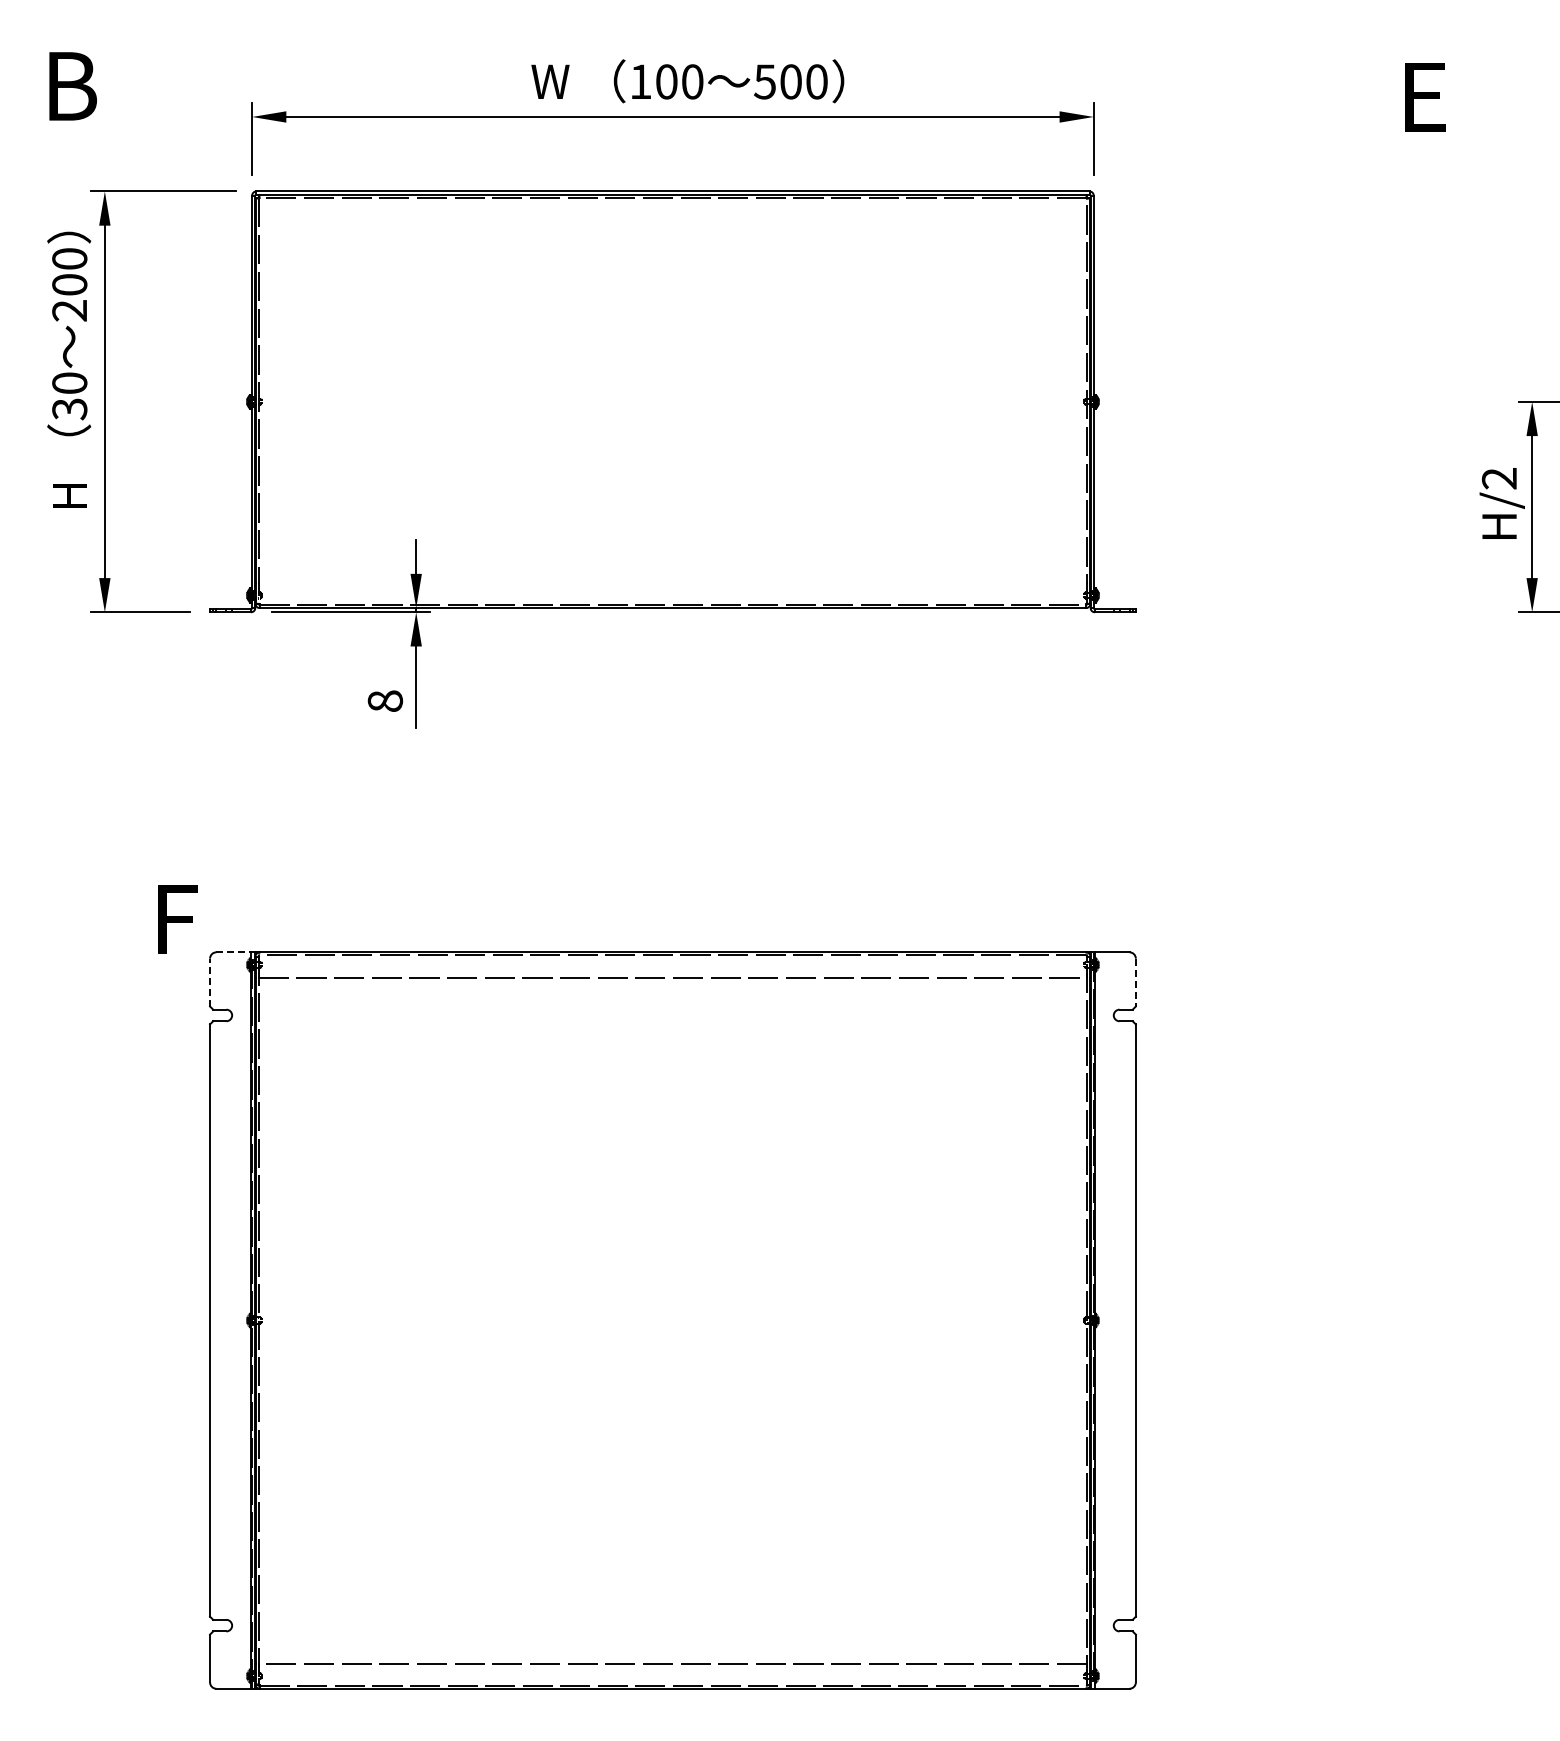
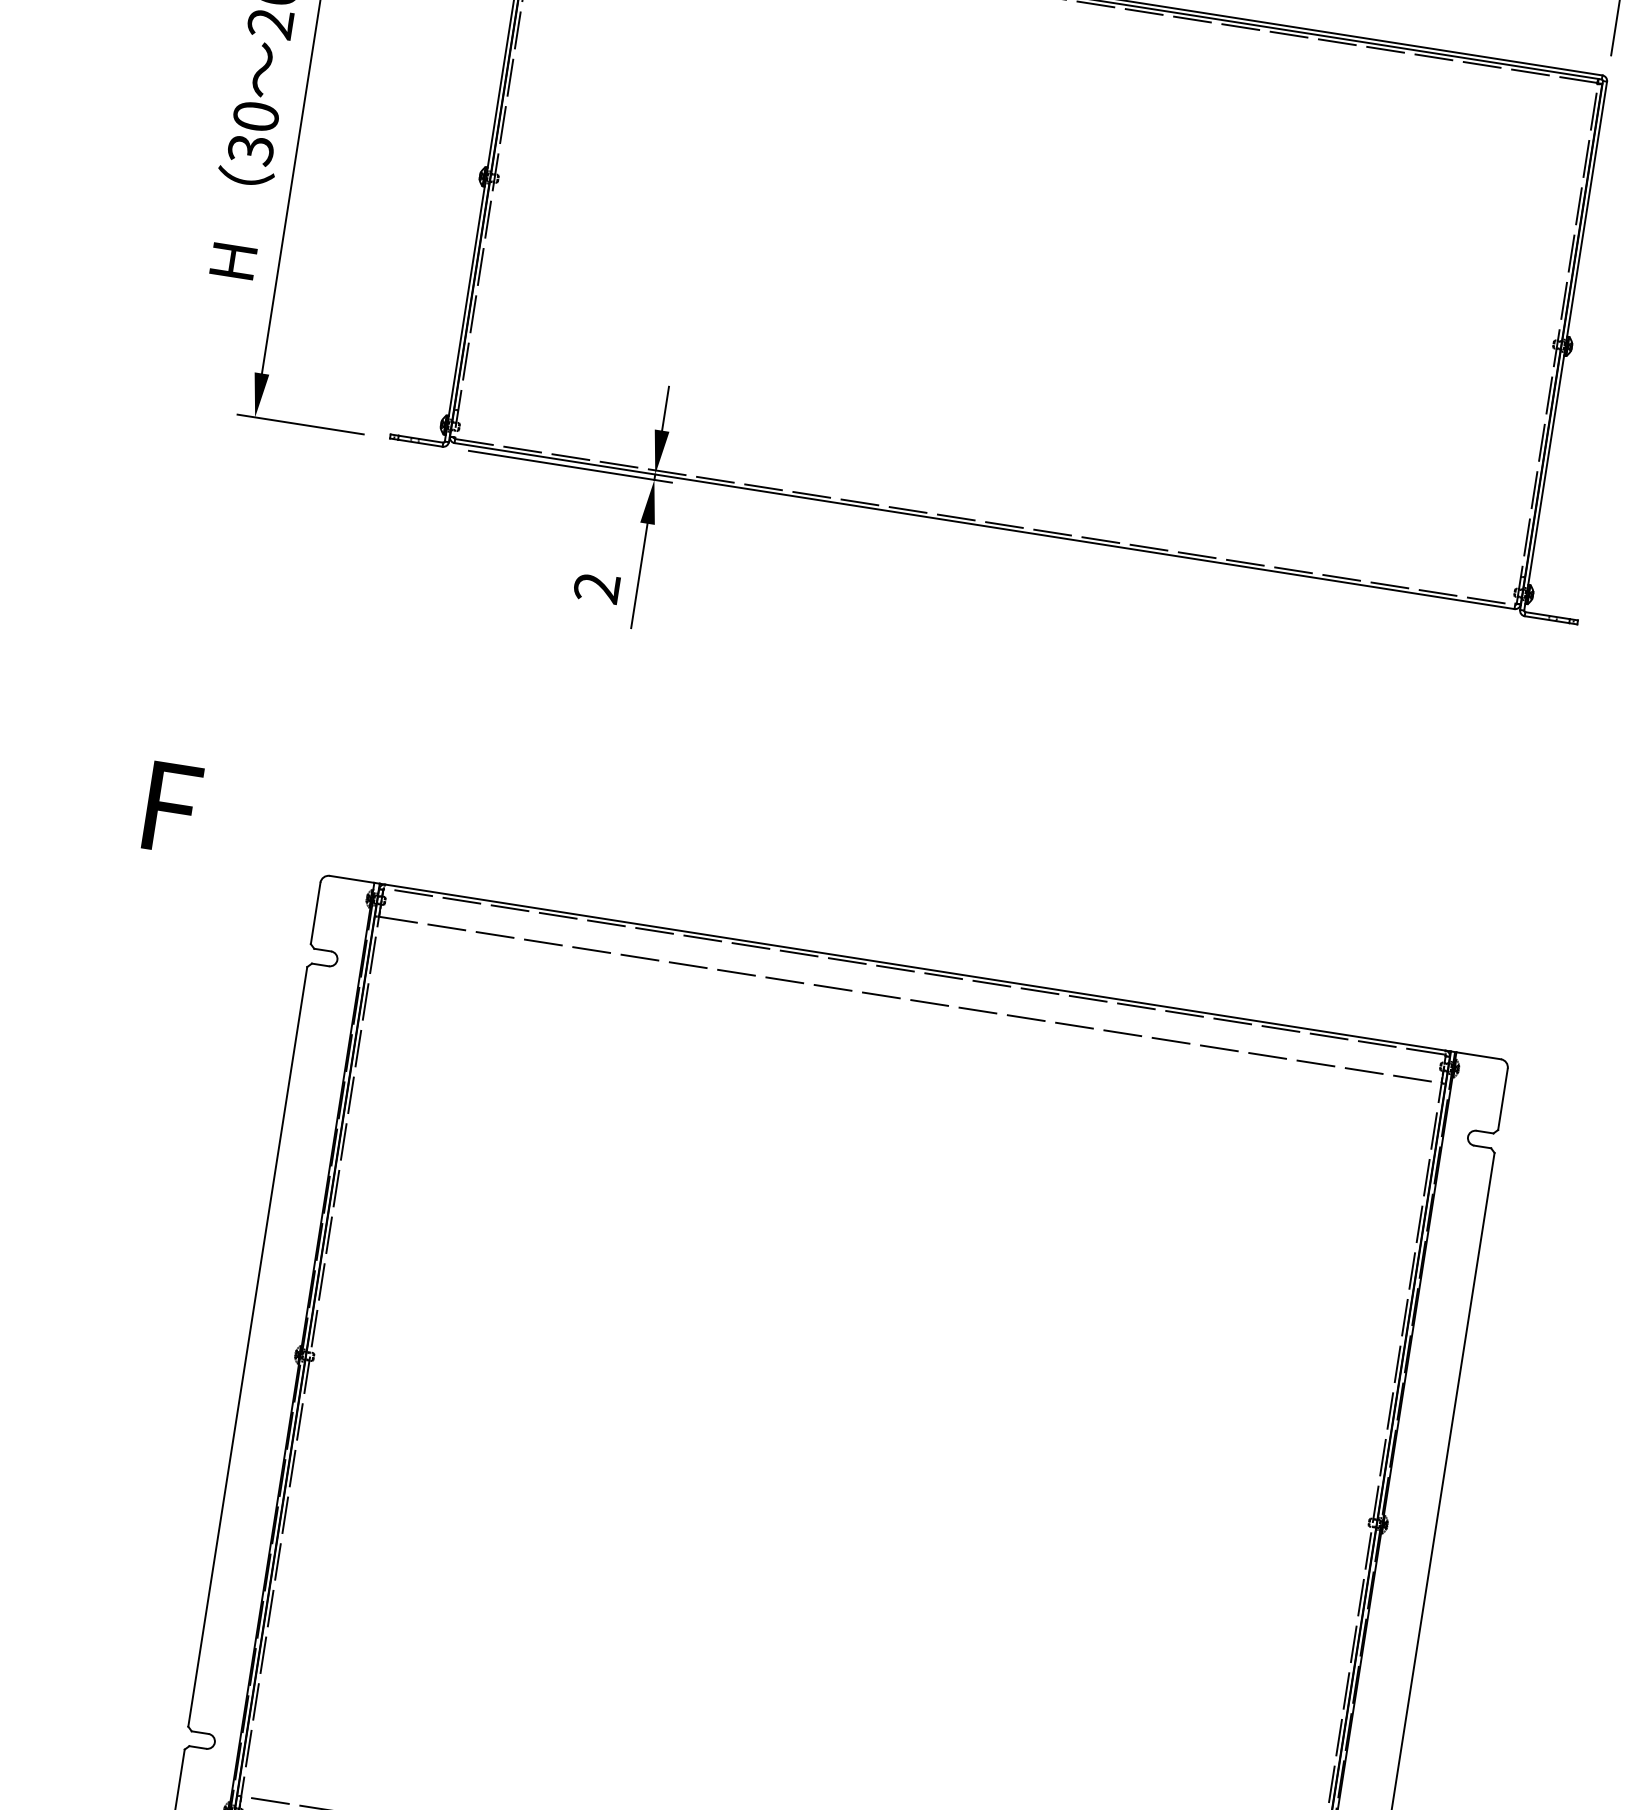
text: (385, 701) -> (597, 588), 8 -> 2
text: (177, 919) -> (172, 808), moved
line: (234, 952) -> (353, 879), dashed -> solid
line: (210, 982) -> (316, 913), dashed -> solid
line: (1135, 982) -> (1502, 1099), dashed -> solid

